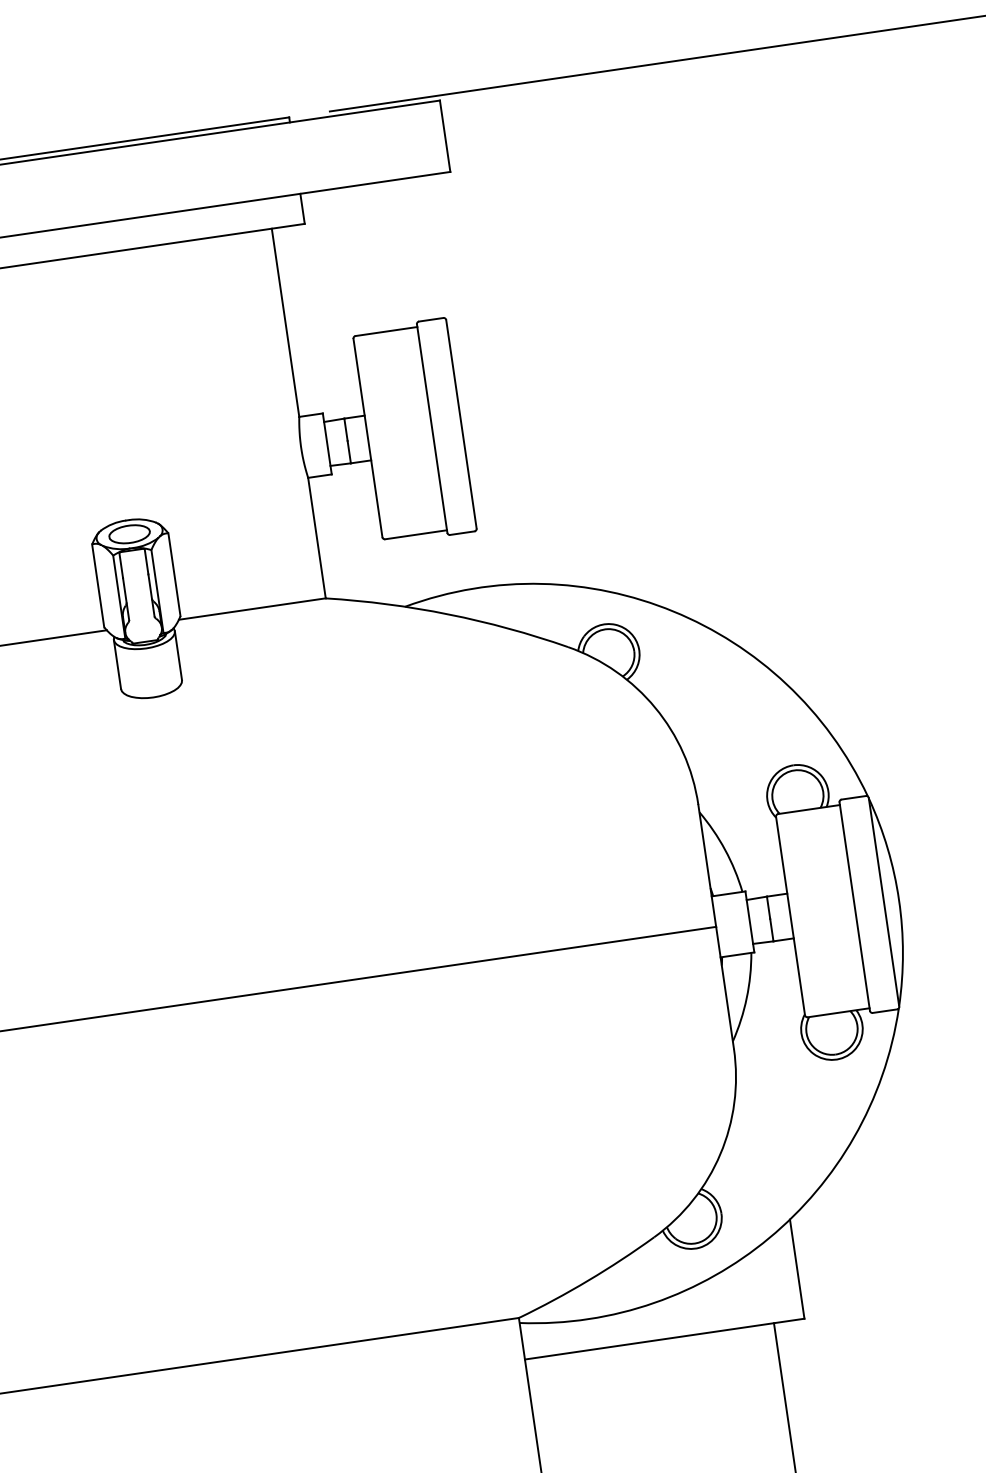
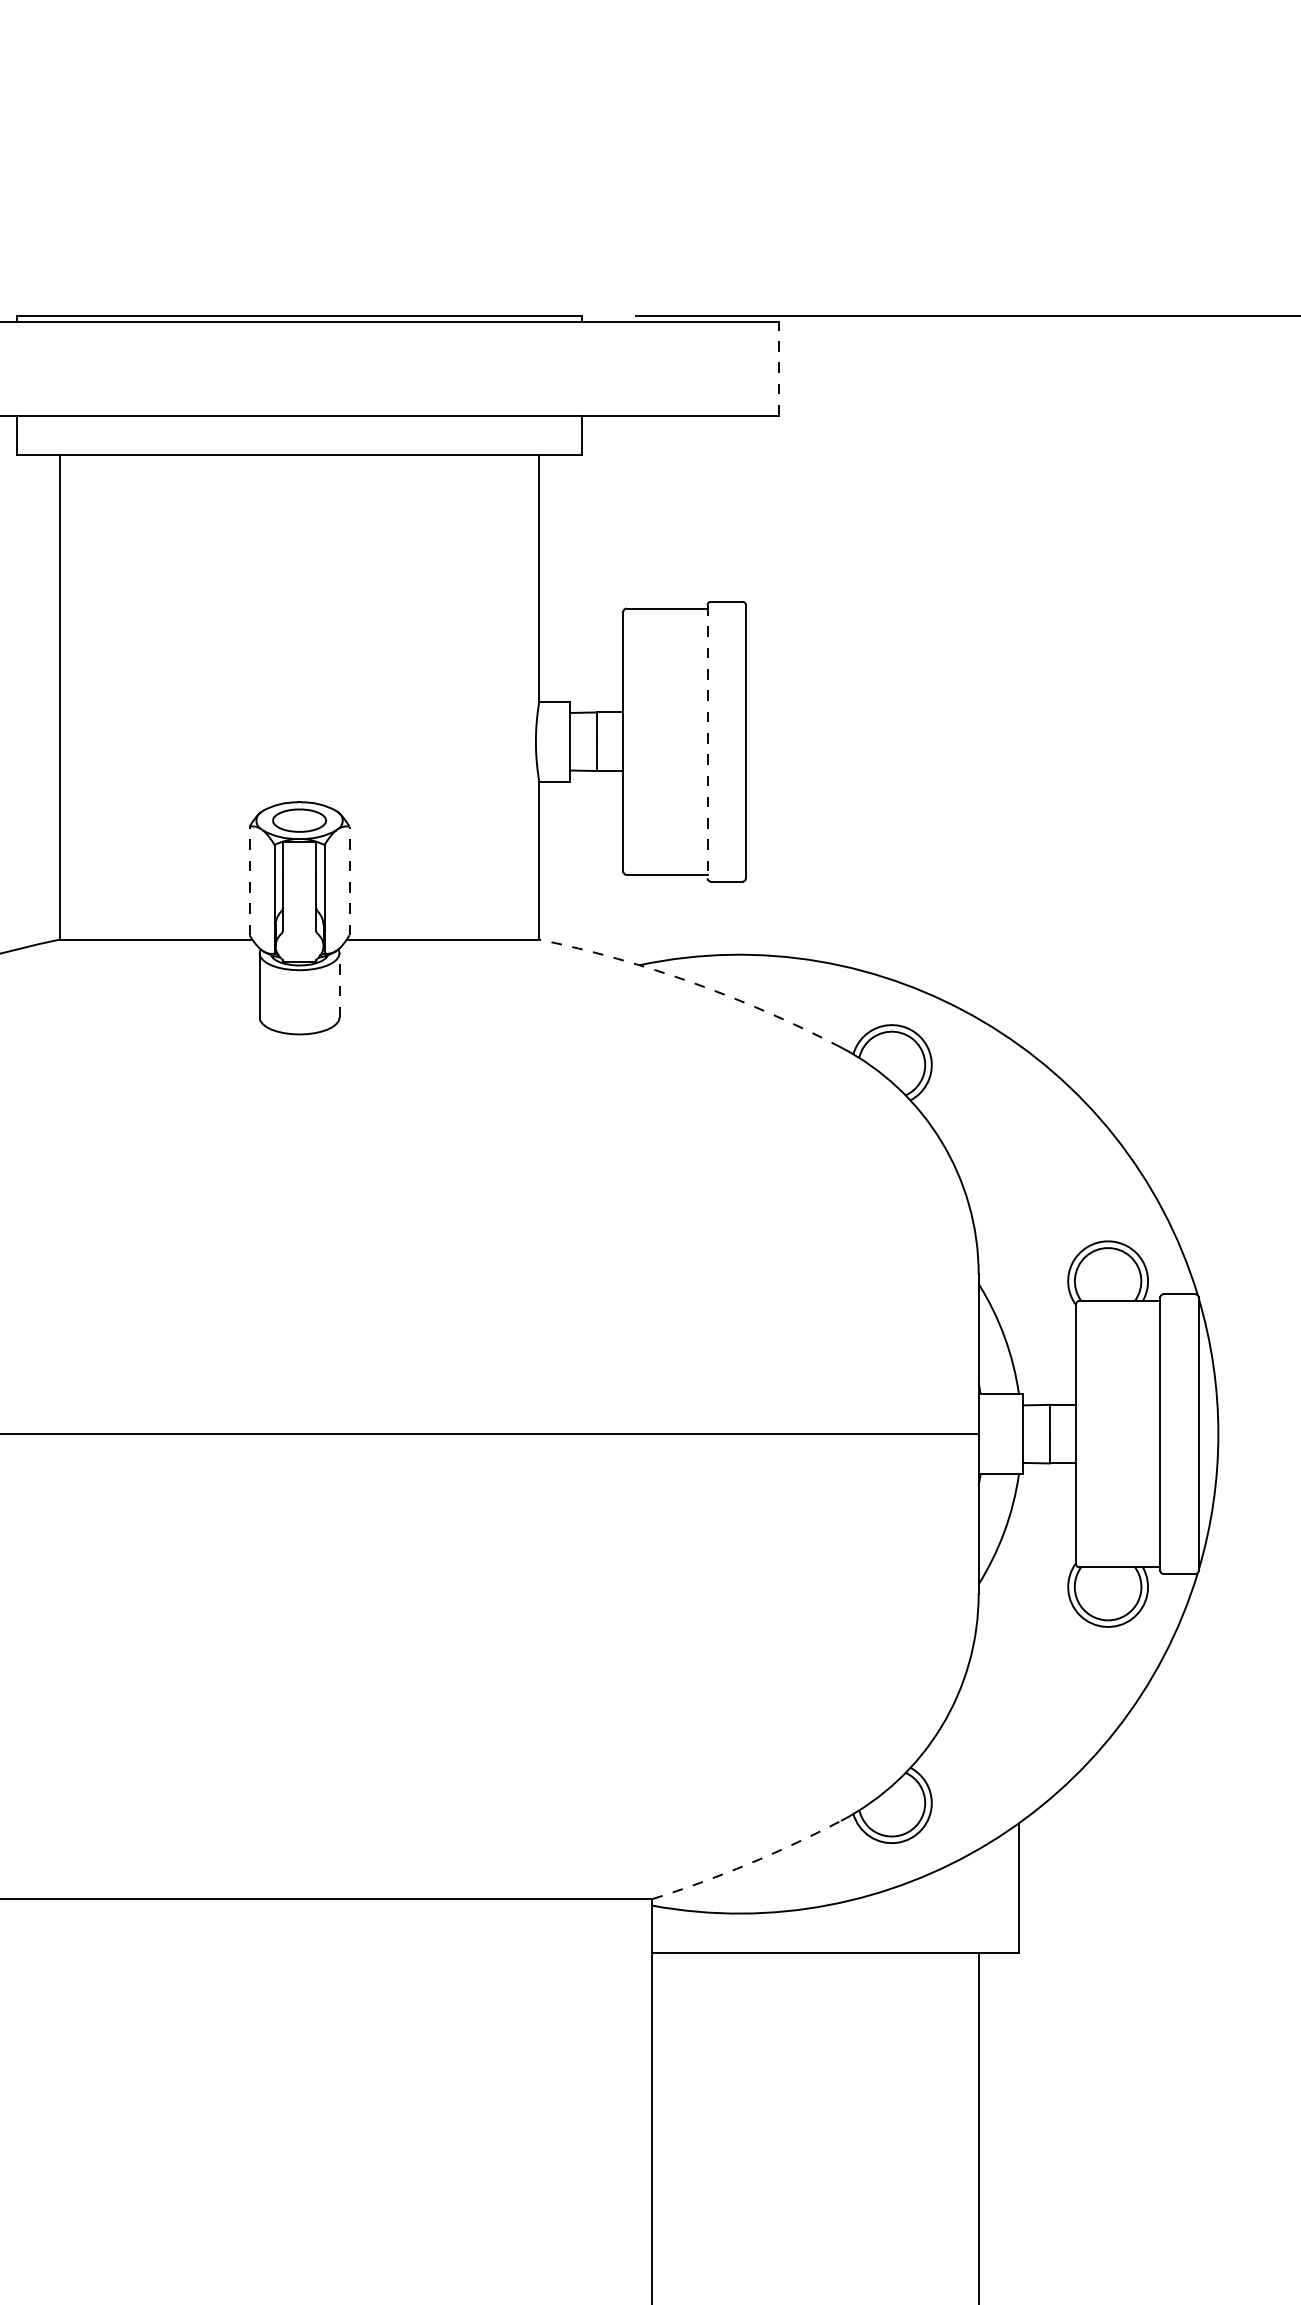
line: (444, 136) -> (778, 369), solid -> dashed
line: (432, 428) -> (707, 741), solid -> dashed
line: (174, 574) -> (349, 880), solid -> dashed
line: (98, 585) -> (249, 880), solid -> dashed
arc: (448, 614) -> (693, 983), solid -> dashed
line: (178, 655) -> (339, 985), solid -> dashed
arc: (588, 1280) -> (748, 1864), solid -> dashed

